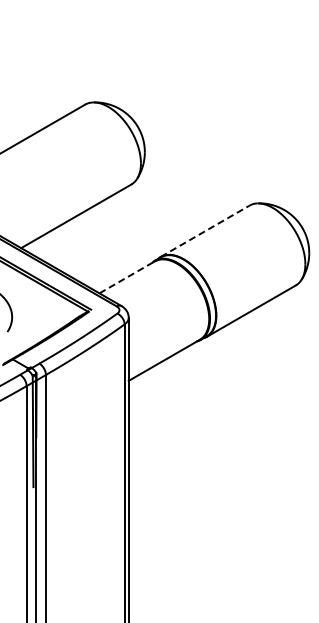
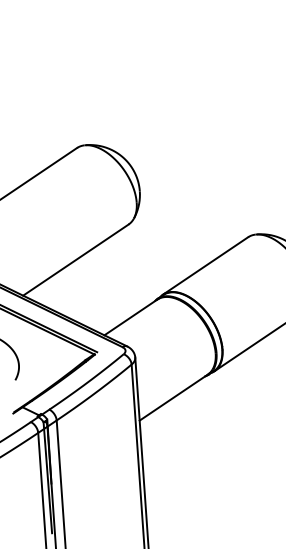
line: (205, 231) -> (205, 266), dashed -> solid
line: (127, 277) -> (131, 317), dashed -> solid

